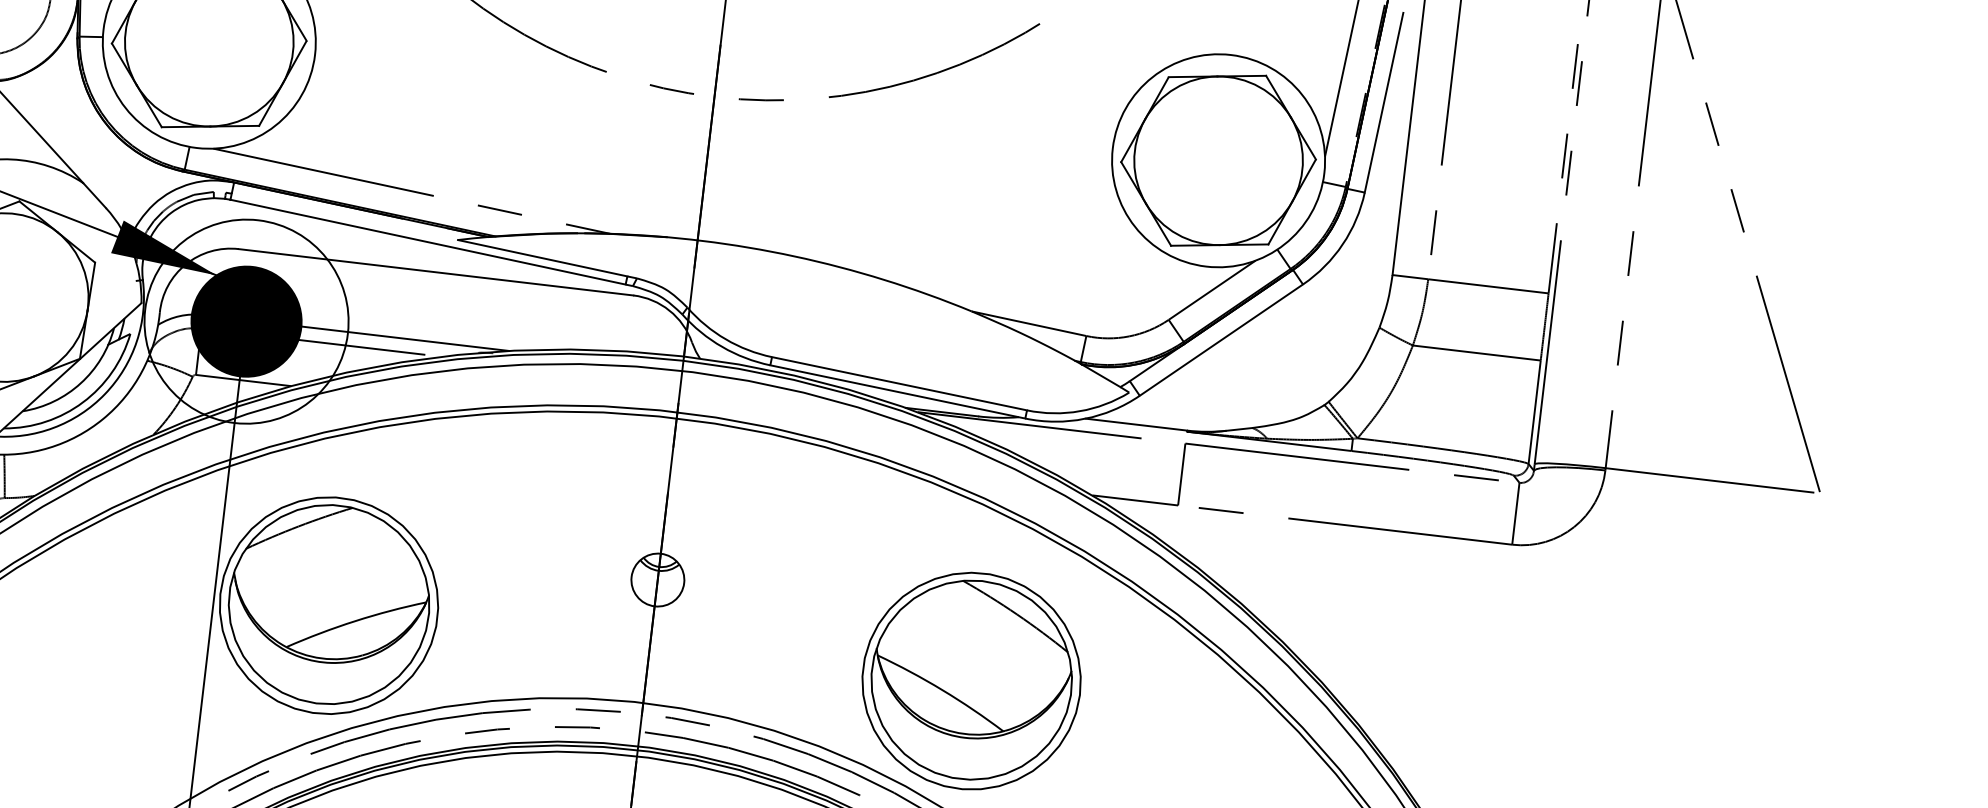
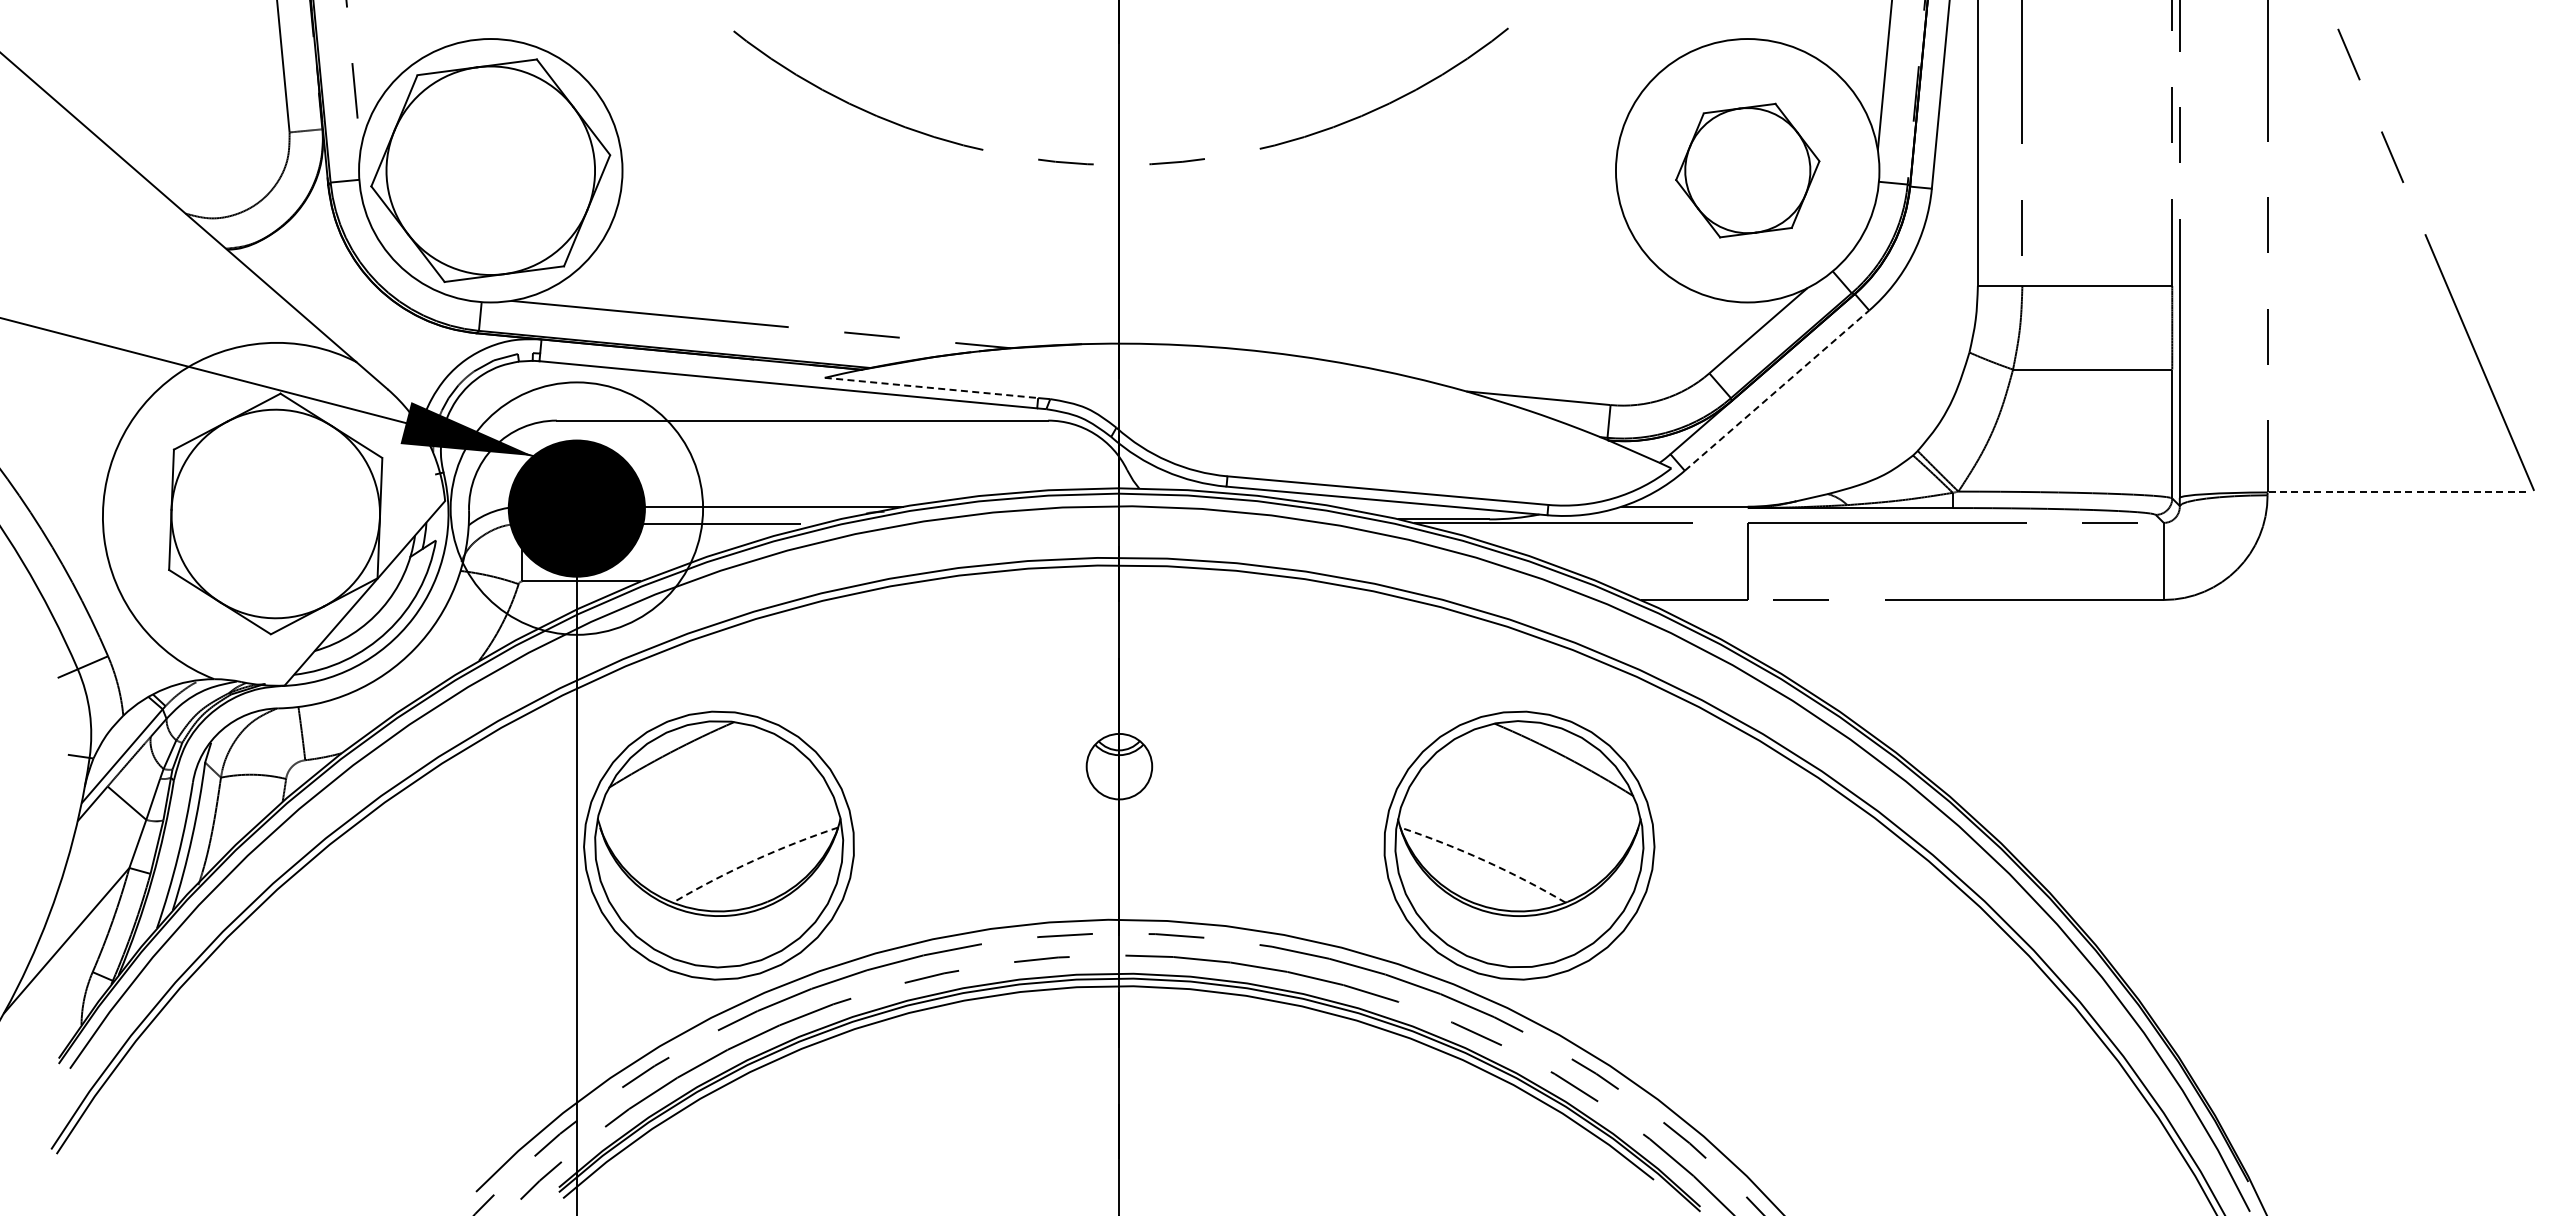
part: (1218, 160) -> (1747, 170), size x0.6
line: (542, 258) -> (931, 388), solid -> dashed
line: (1221, 340) -> (1777, 390), solid -> dashed
line: (1709, 480) -> (2396, 492), solid -> dashed
arc: (355, 620) -> (753, 860), solid -> dashed
arc: (942, 689) -> (1484, 860), solid -> dashed

